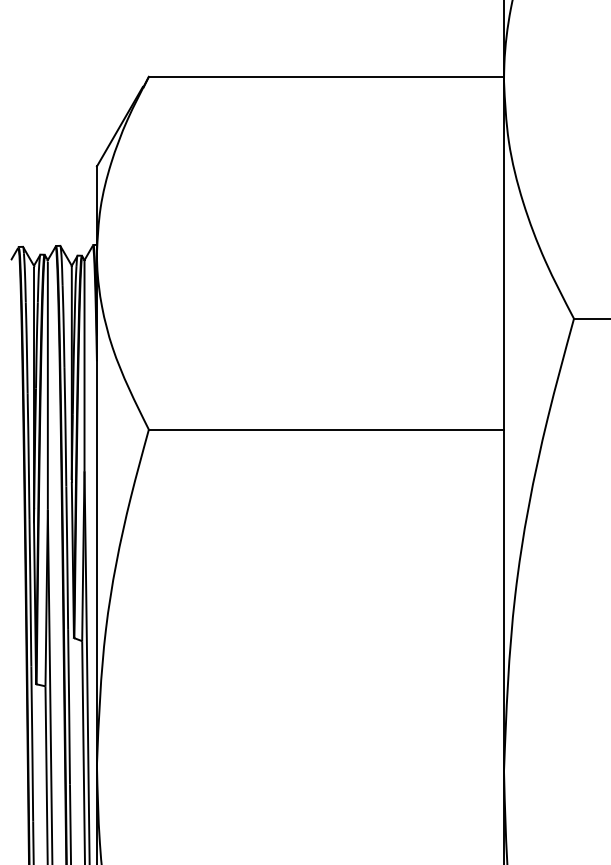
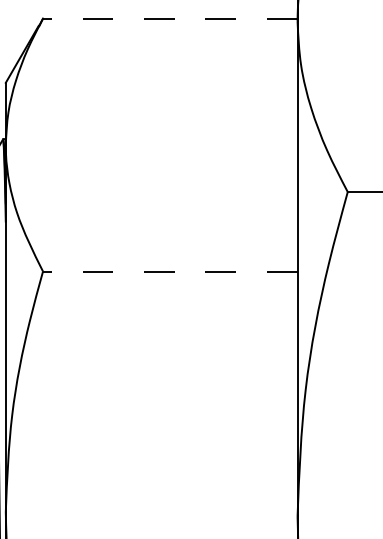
line: (326, 76) -> (170, 18), solid -> dashed
line: (326, 429) -> (170, 271), solid -> dashed

